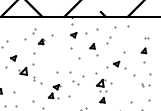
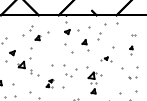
part: (143, 55) -> (130, 50), size x0.6
part: (116, 64) -> (106, 58), size x0.6
part: (54, 91) -> (49, 83), size x0.6

